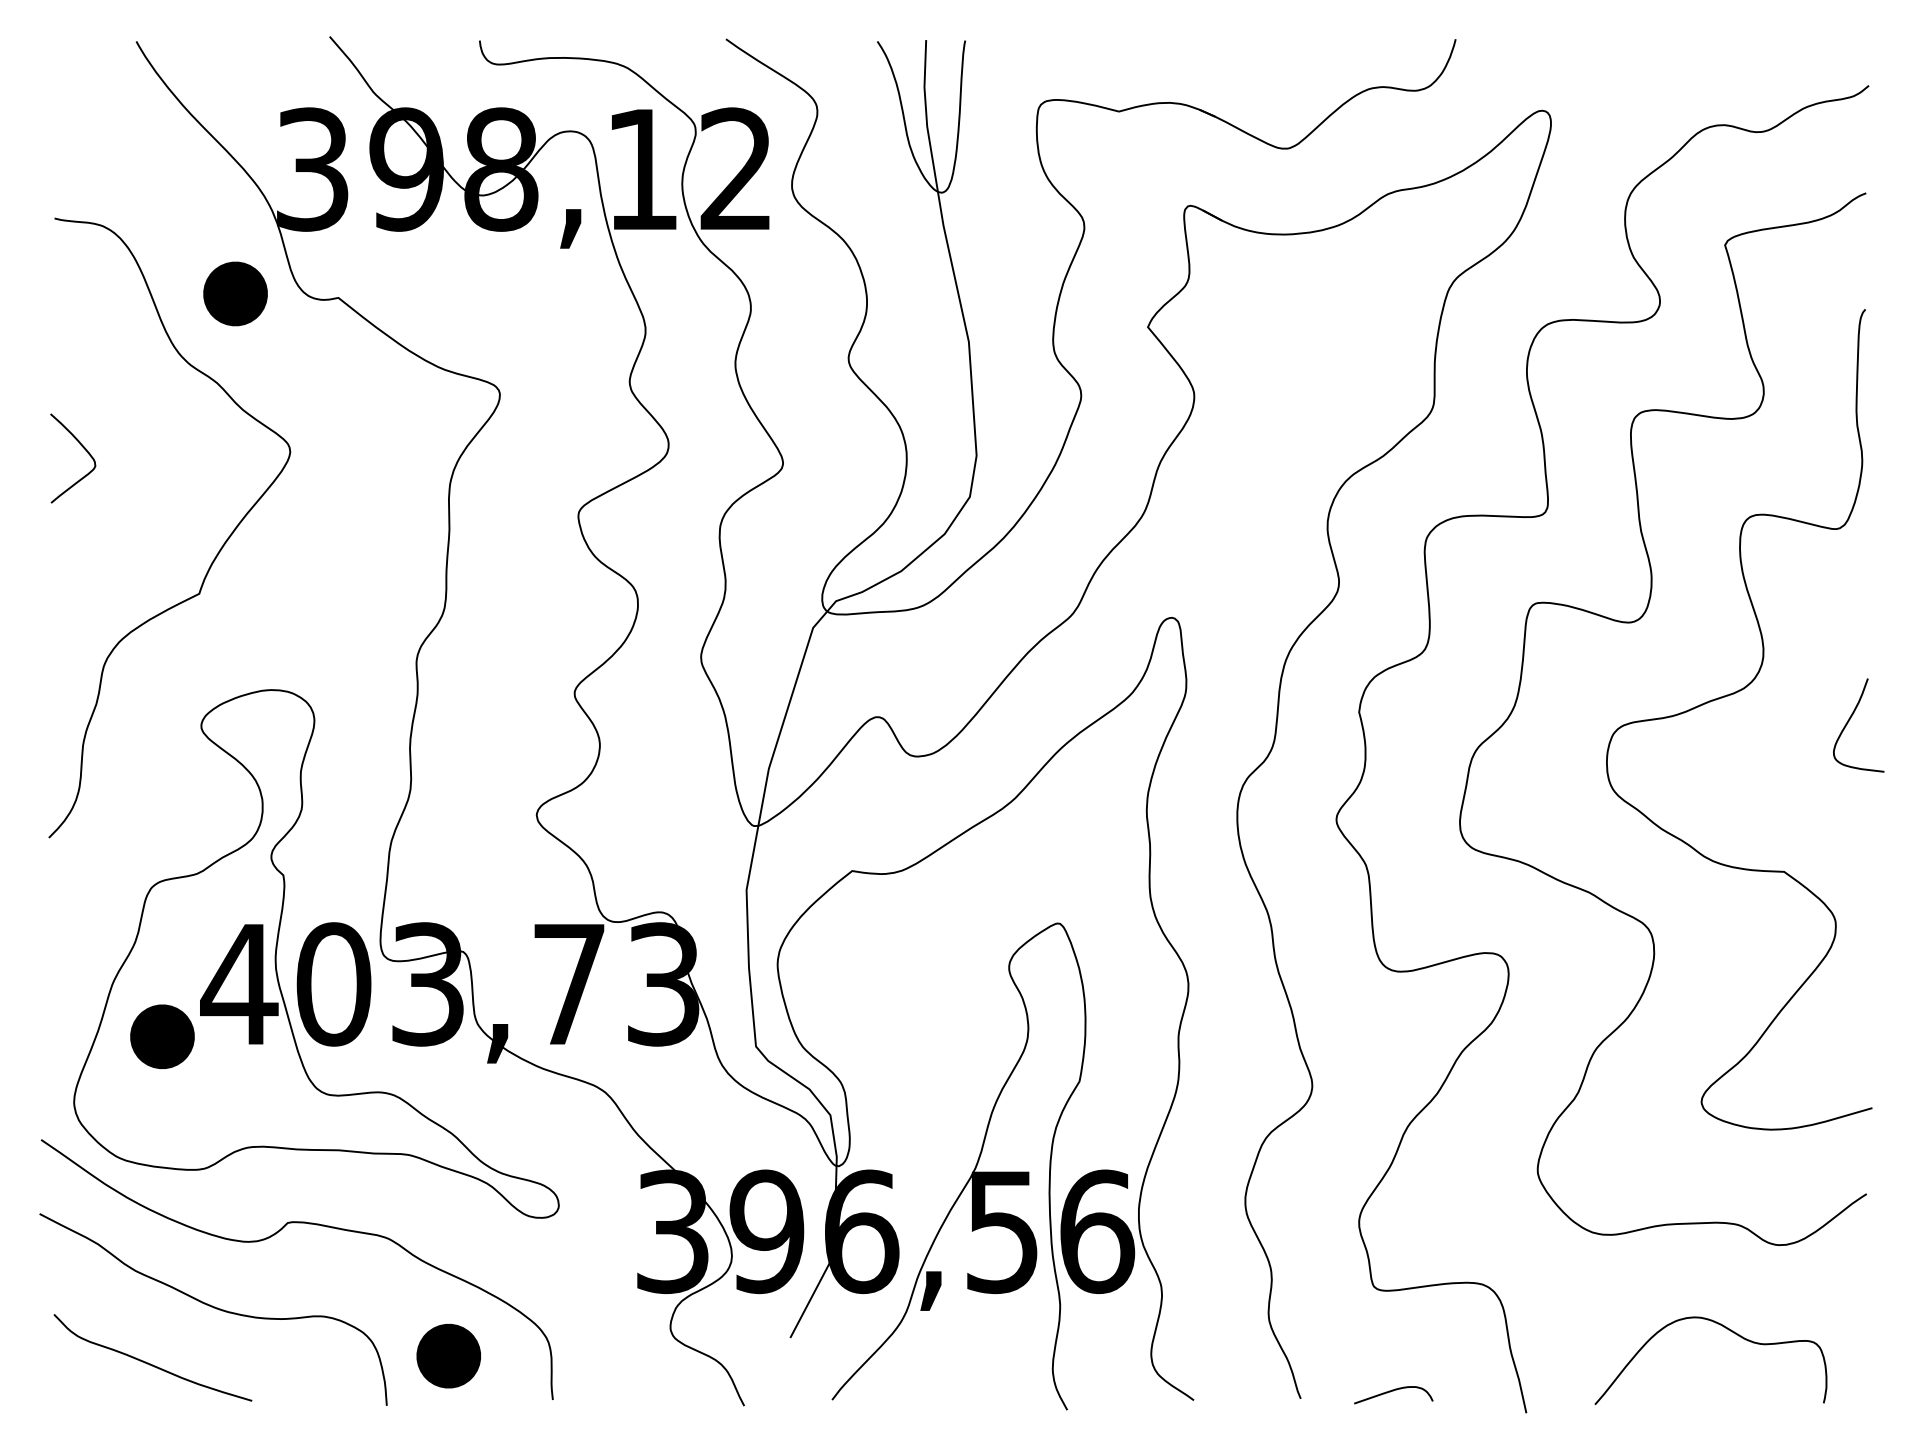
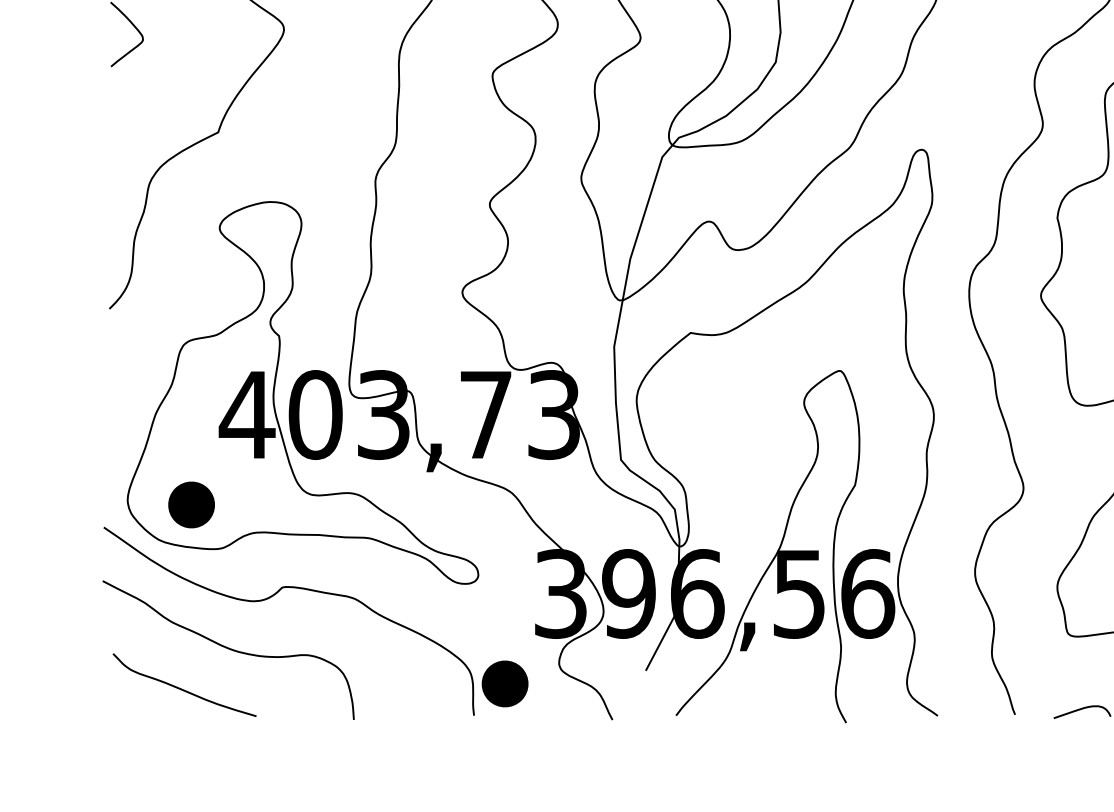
part: (162, 1036) -> (191, 504), moved
part: (448, 1356) -> (504, 684), moved

